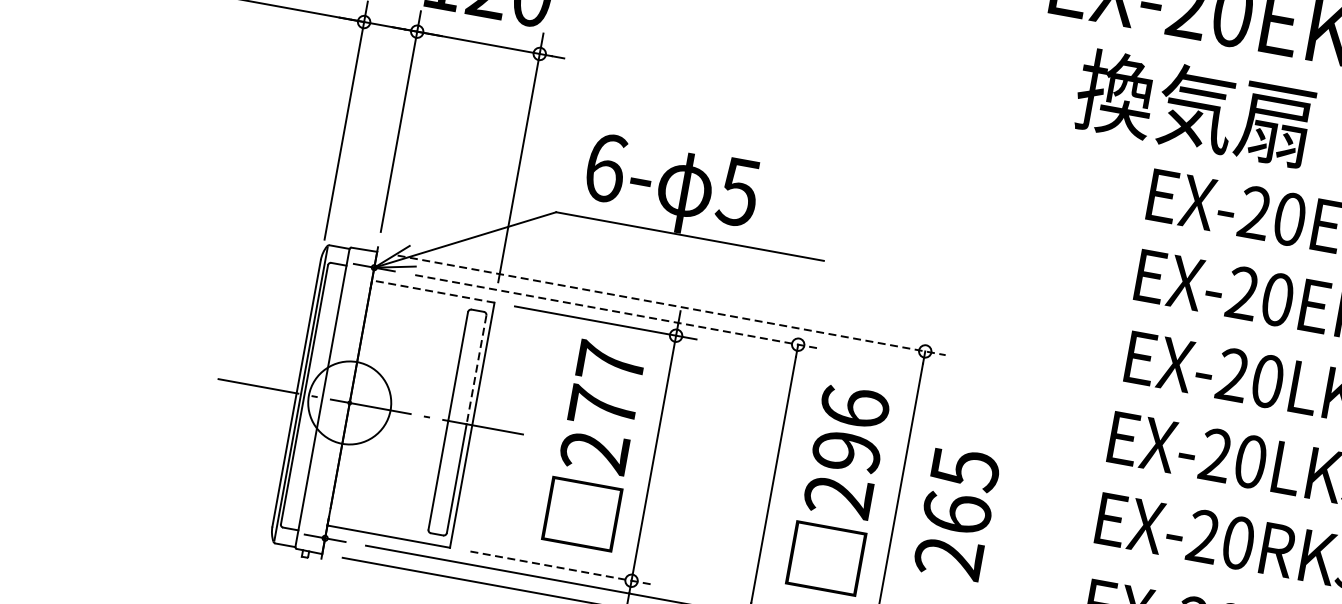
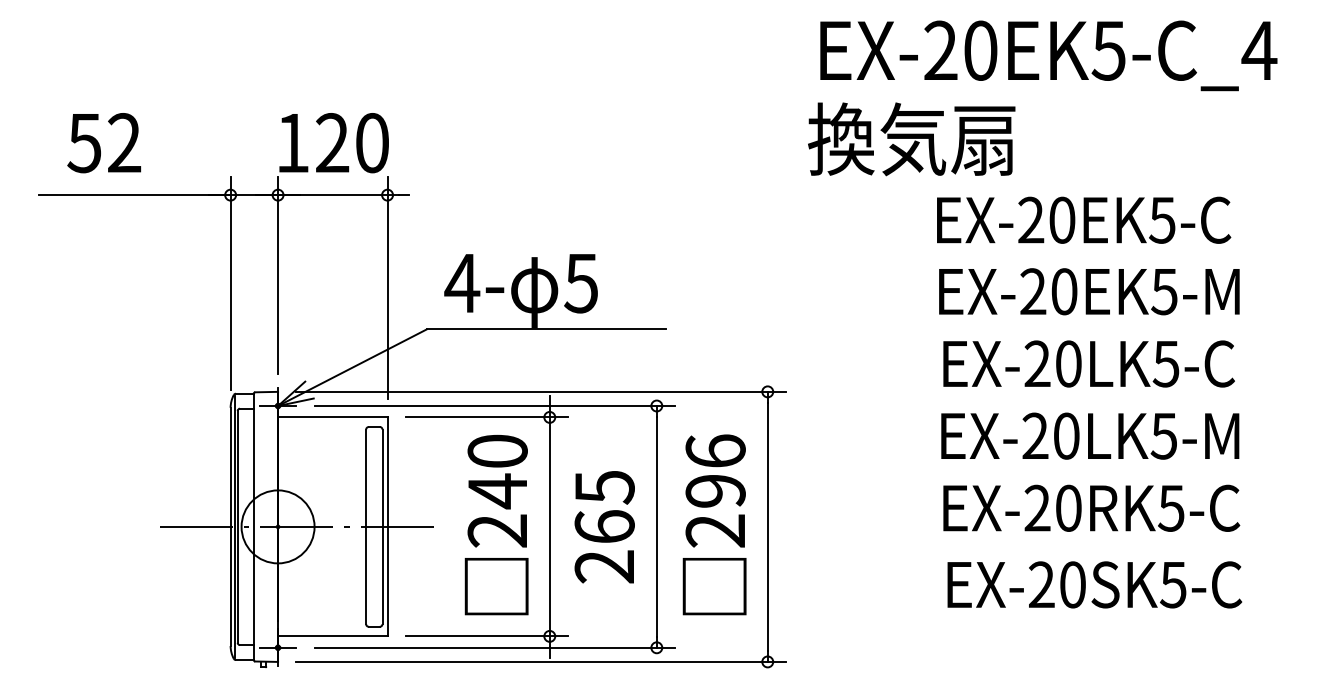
text: (1194, 108) -> (911, 139), moved
text: (605, 168) -> (462, 283), 6- -> 4-
line: (432, 291) -> (332, 417), dashed -> solid
line: (672, 305) -> (541, 391), dashed -> solid
line: (617, 312) -> (495, 406), dashed -> solid
line: (476, 370) -> (382, 478), dashed -> solid
text: (606, 385) -> (497, 471), 277 -> 240
text: (956, 513) -> (604, 527), moved
line: (561, 568) -> (487, 636), dashed -> solid

